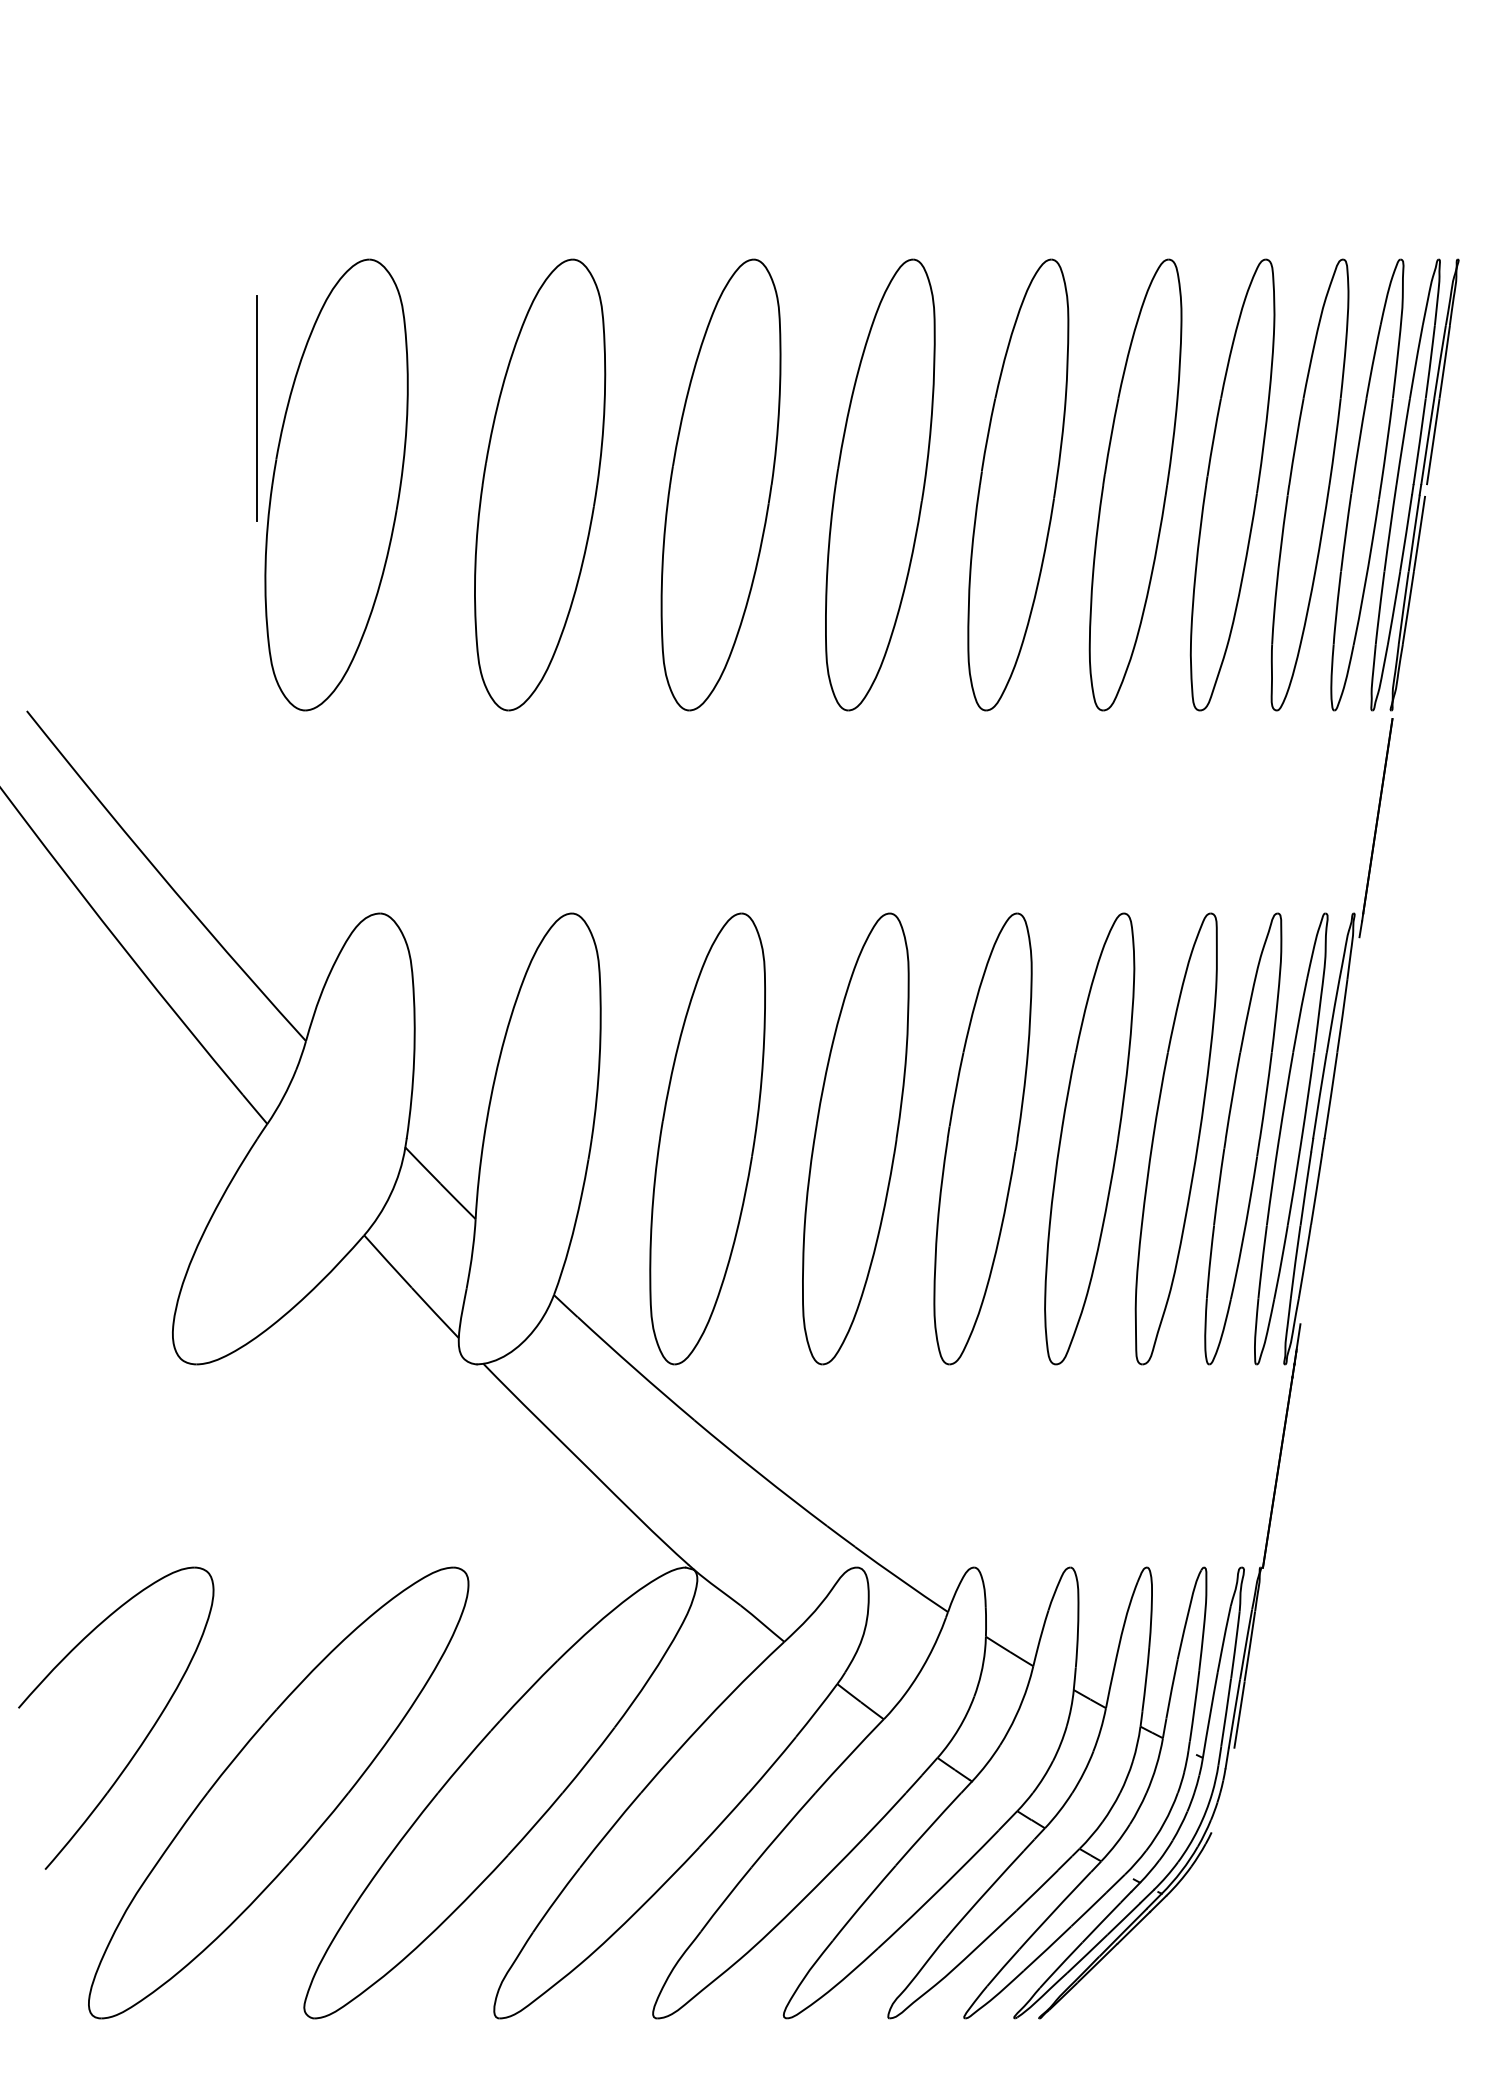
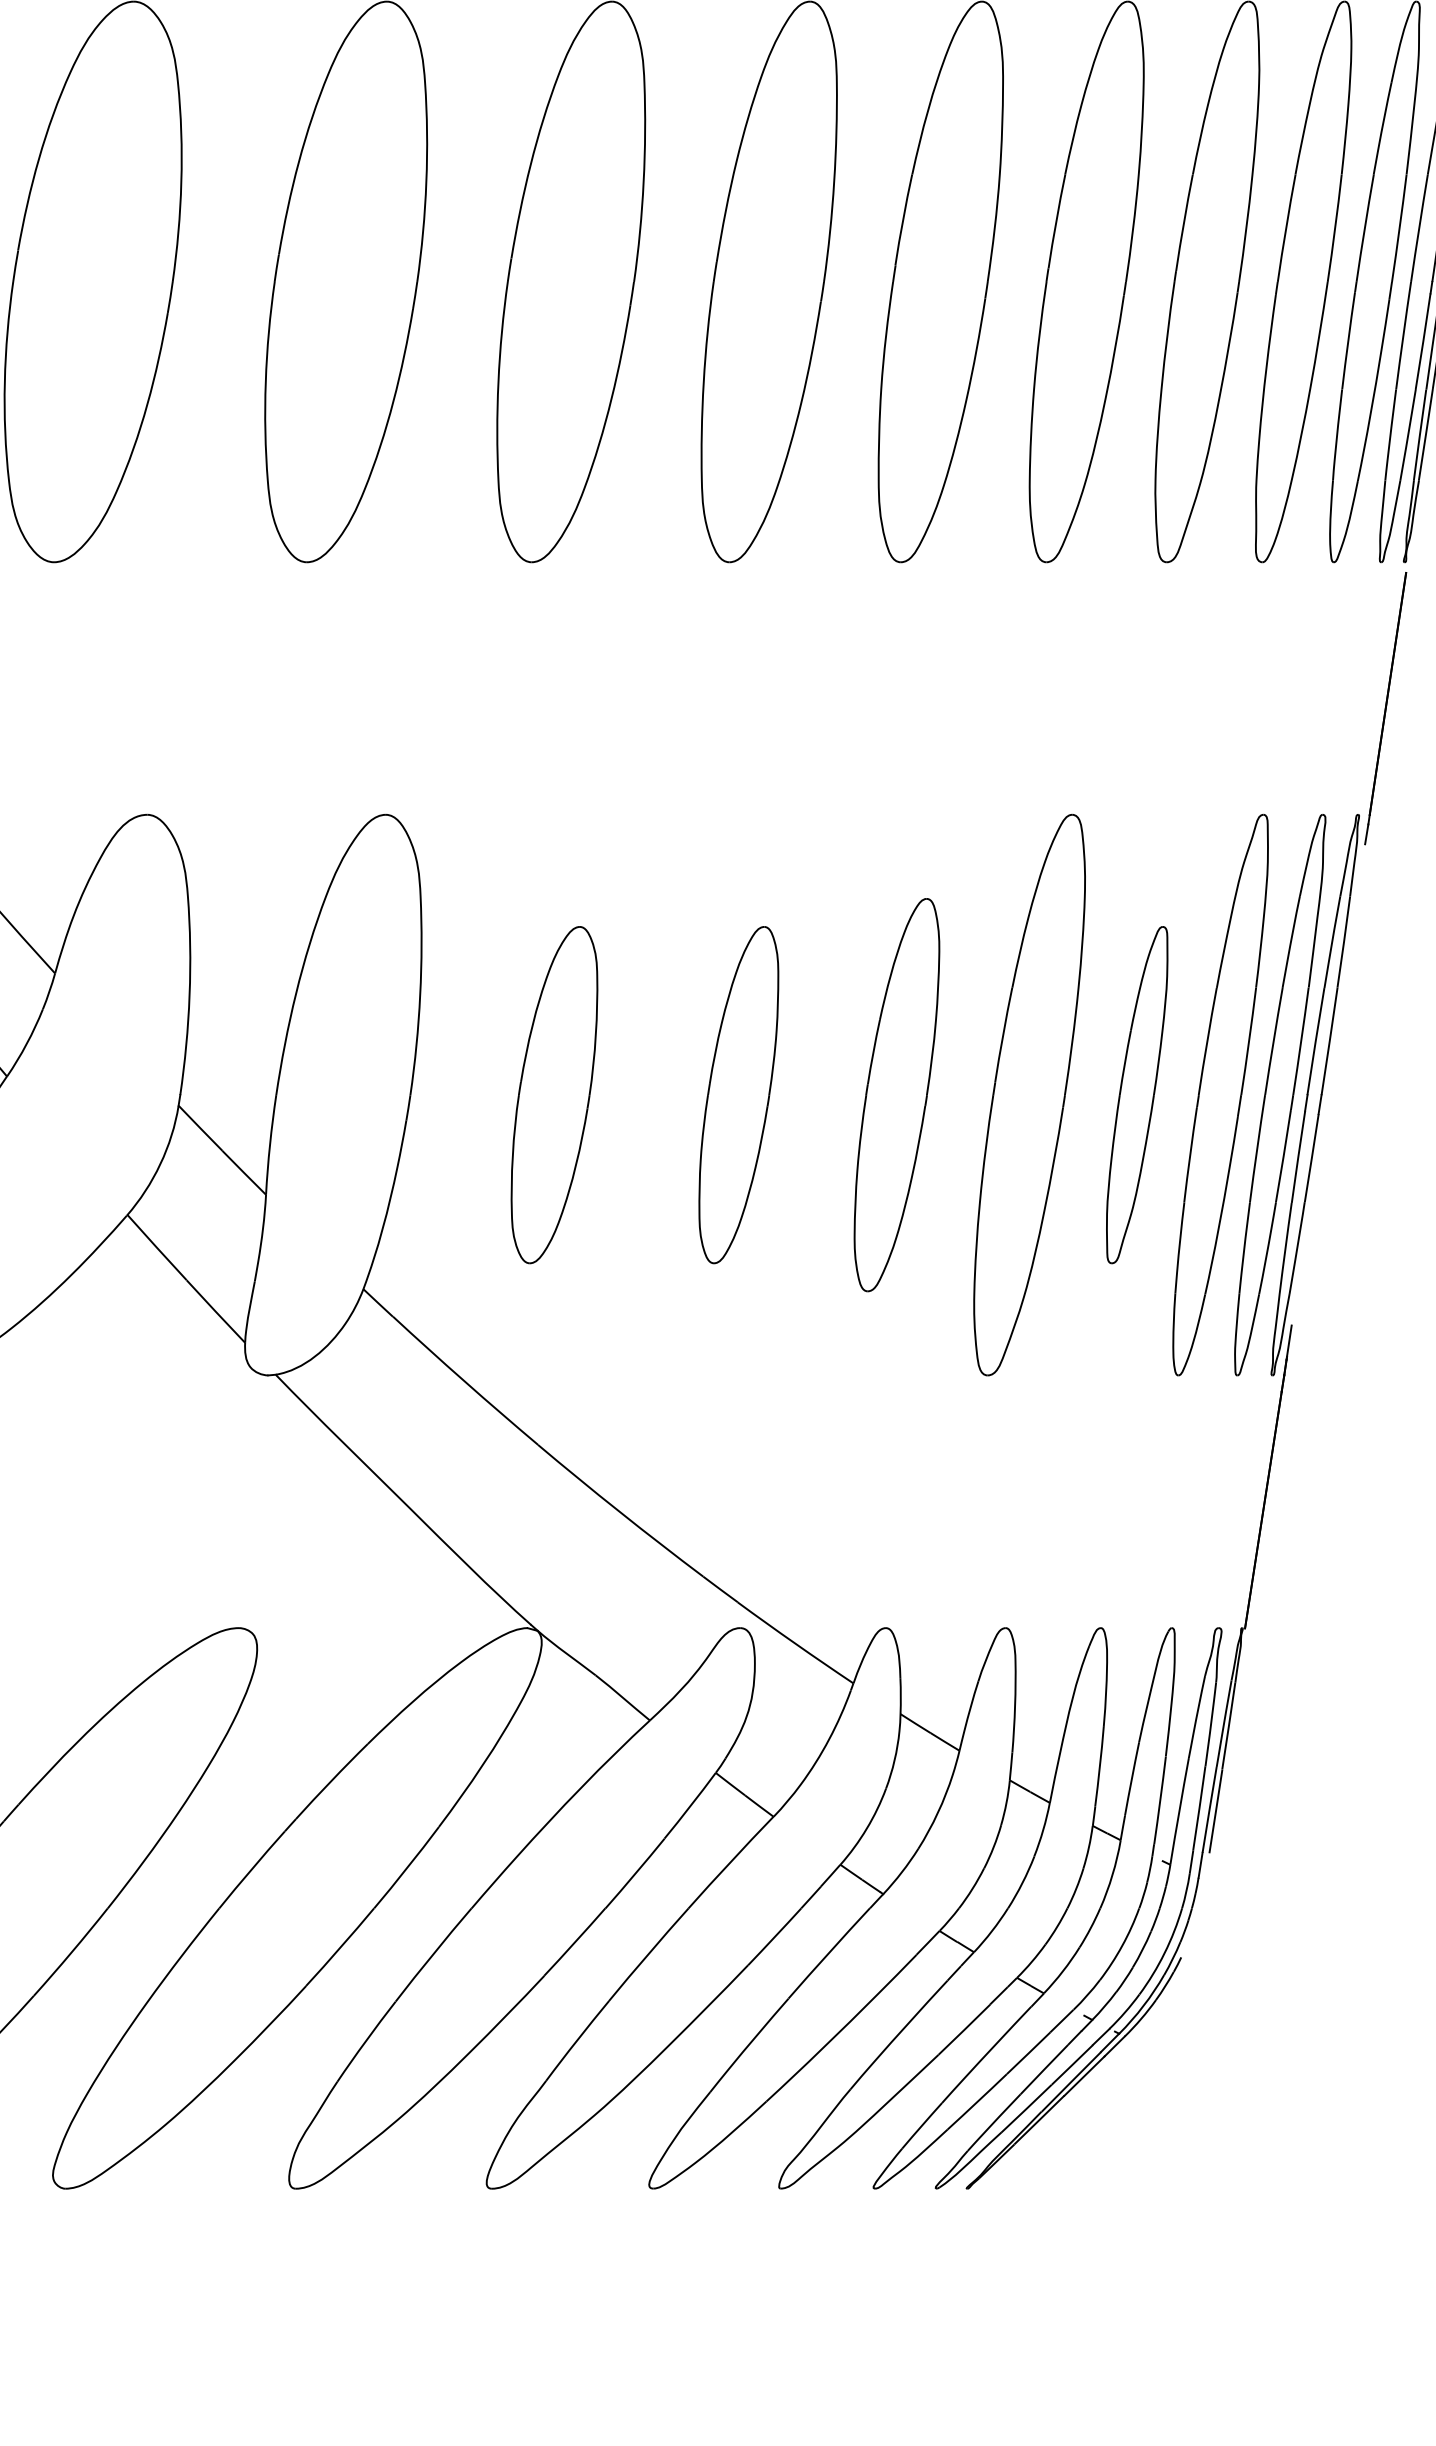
part: (707, 1138) -> (554, 1094), size x0.6
part: (855, 1138) -> (738, 1094), size x0.6
part: (982, 1138) -> (896, 1094), size x0.7
part: (1175, 1138) -> (1136, 1094), size x0.6

